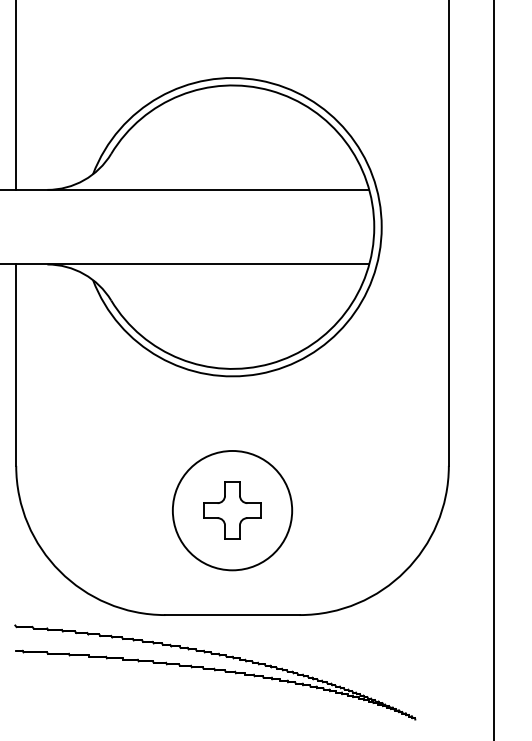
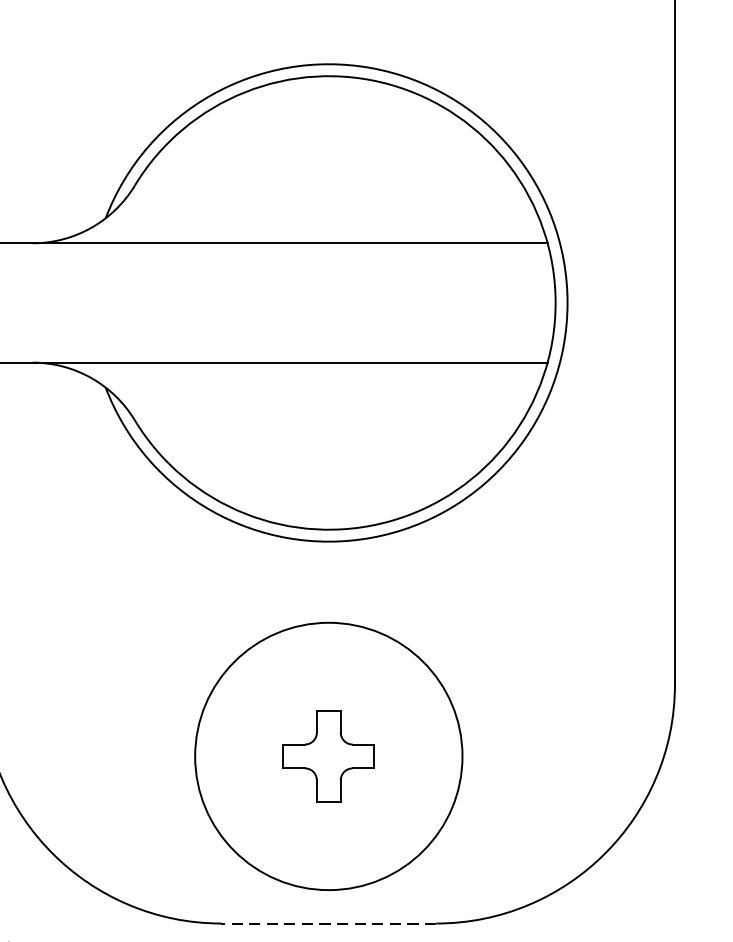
circle: (232, 510) -> (328, 756), size x1.4
line: (232, 615) -> (328, 924), solid -> dashed

